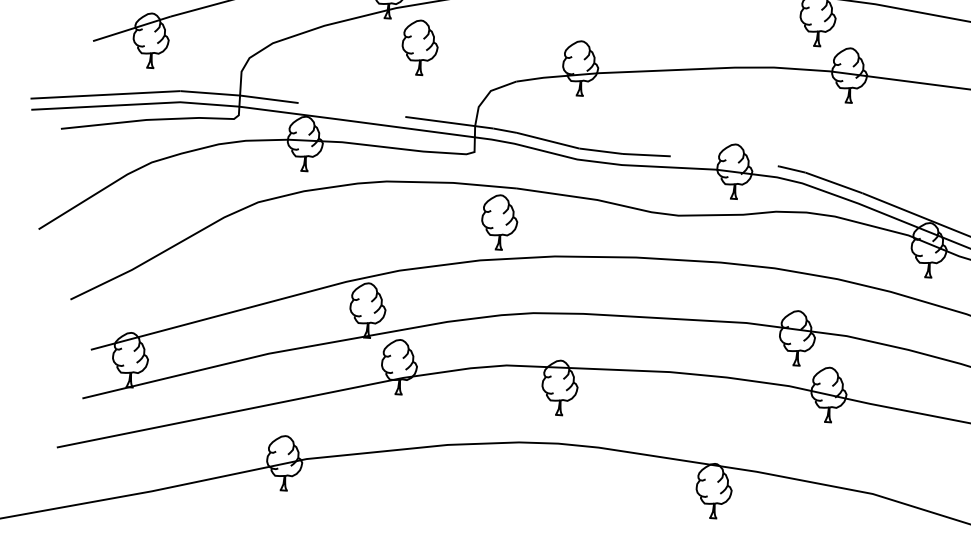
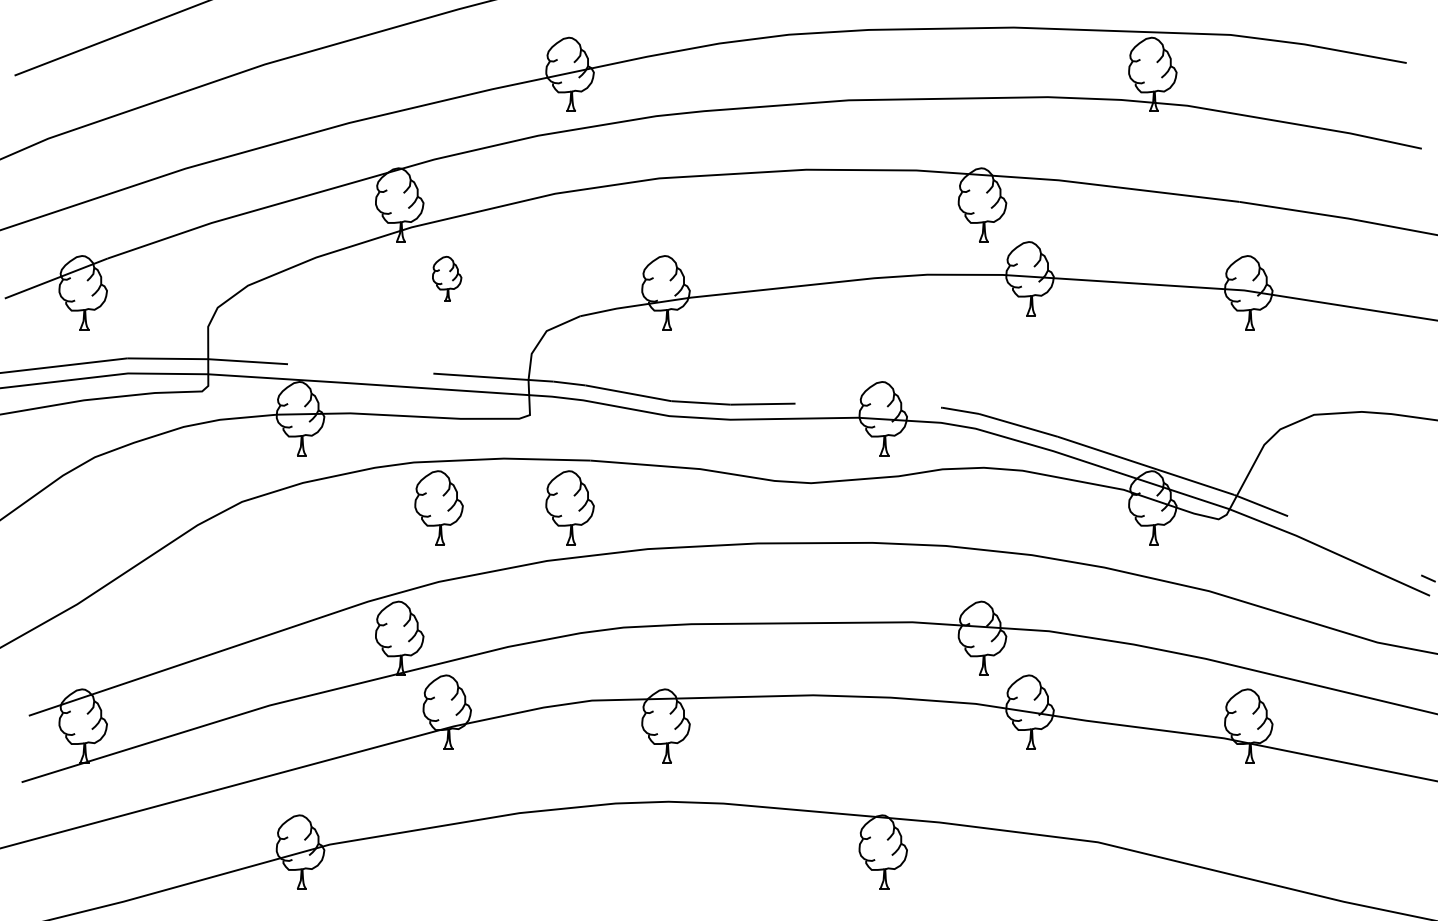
part: (419, 47) -> (446, 278), size x0.6
part: (402, 215) -> (438, 507), added

